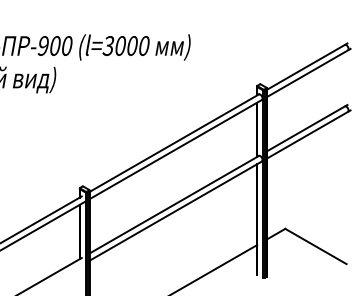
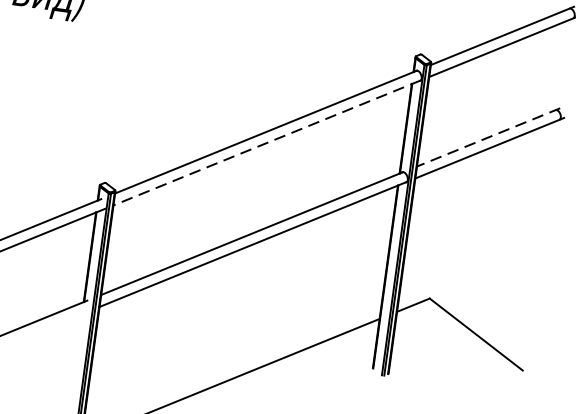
line: (306, 128) -> (487, 137), solid -> dashed
line: (175, 149) -> (266, 142), solid -> dashed

